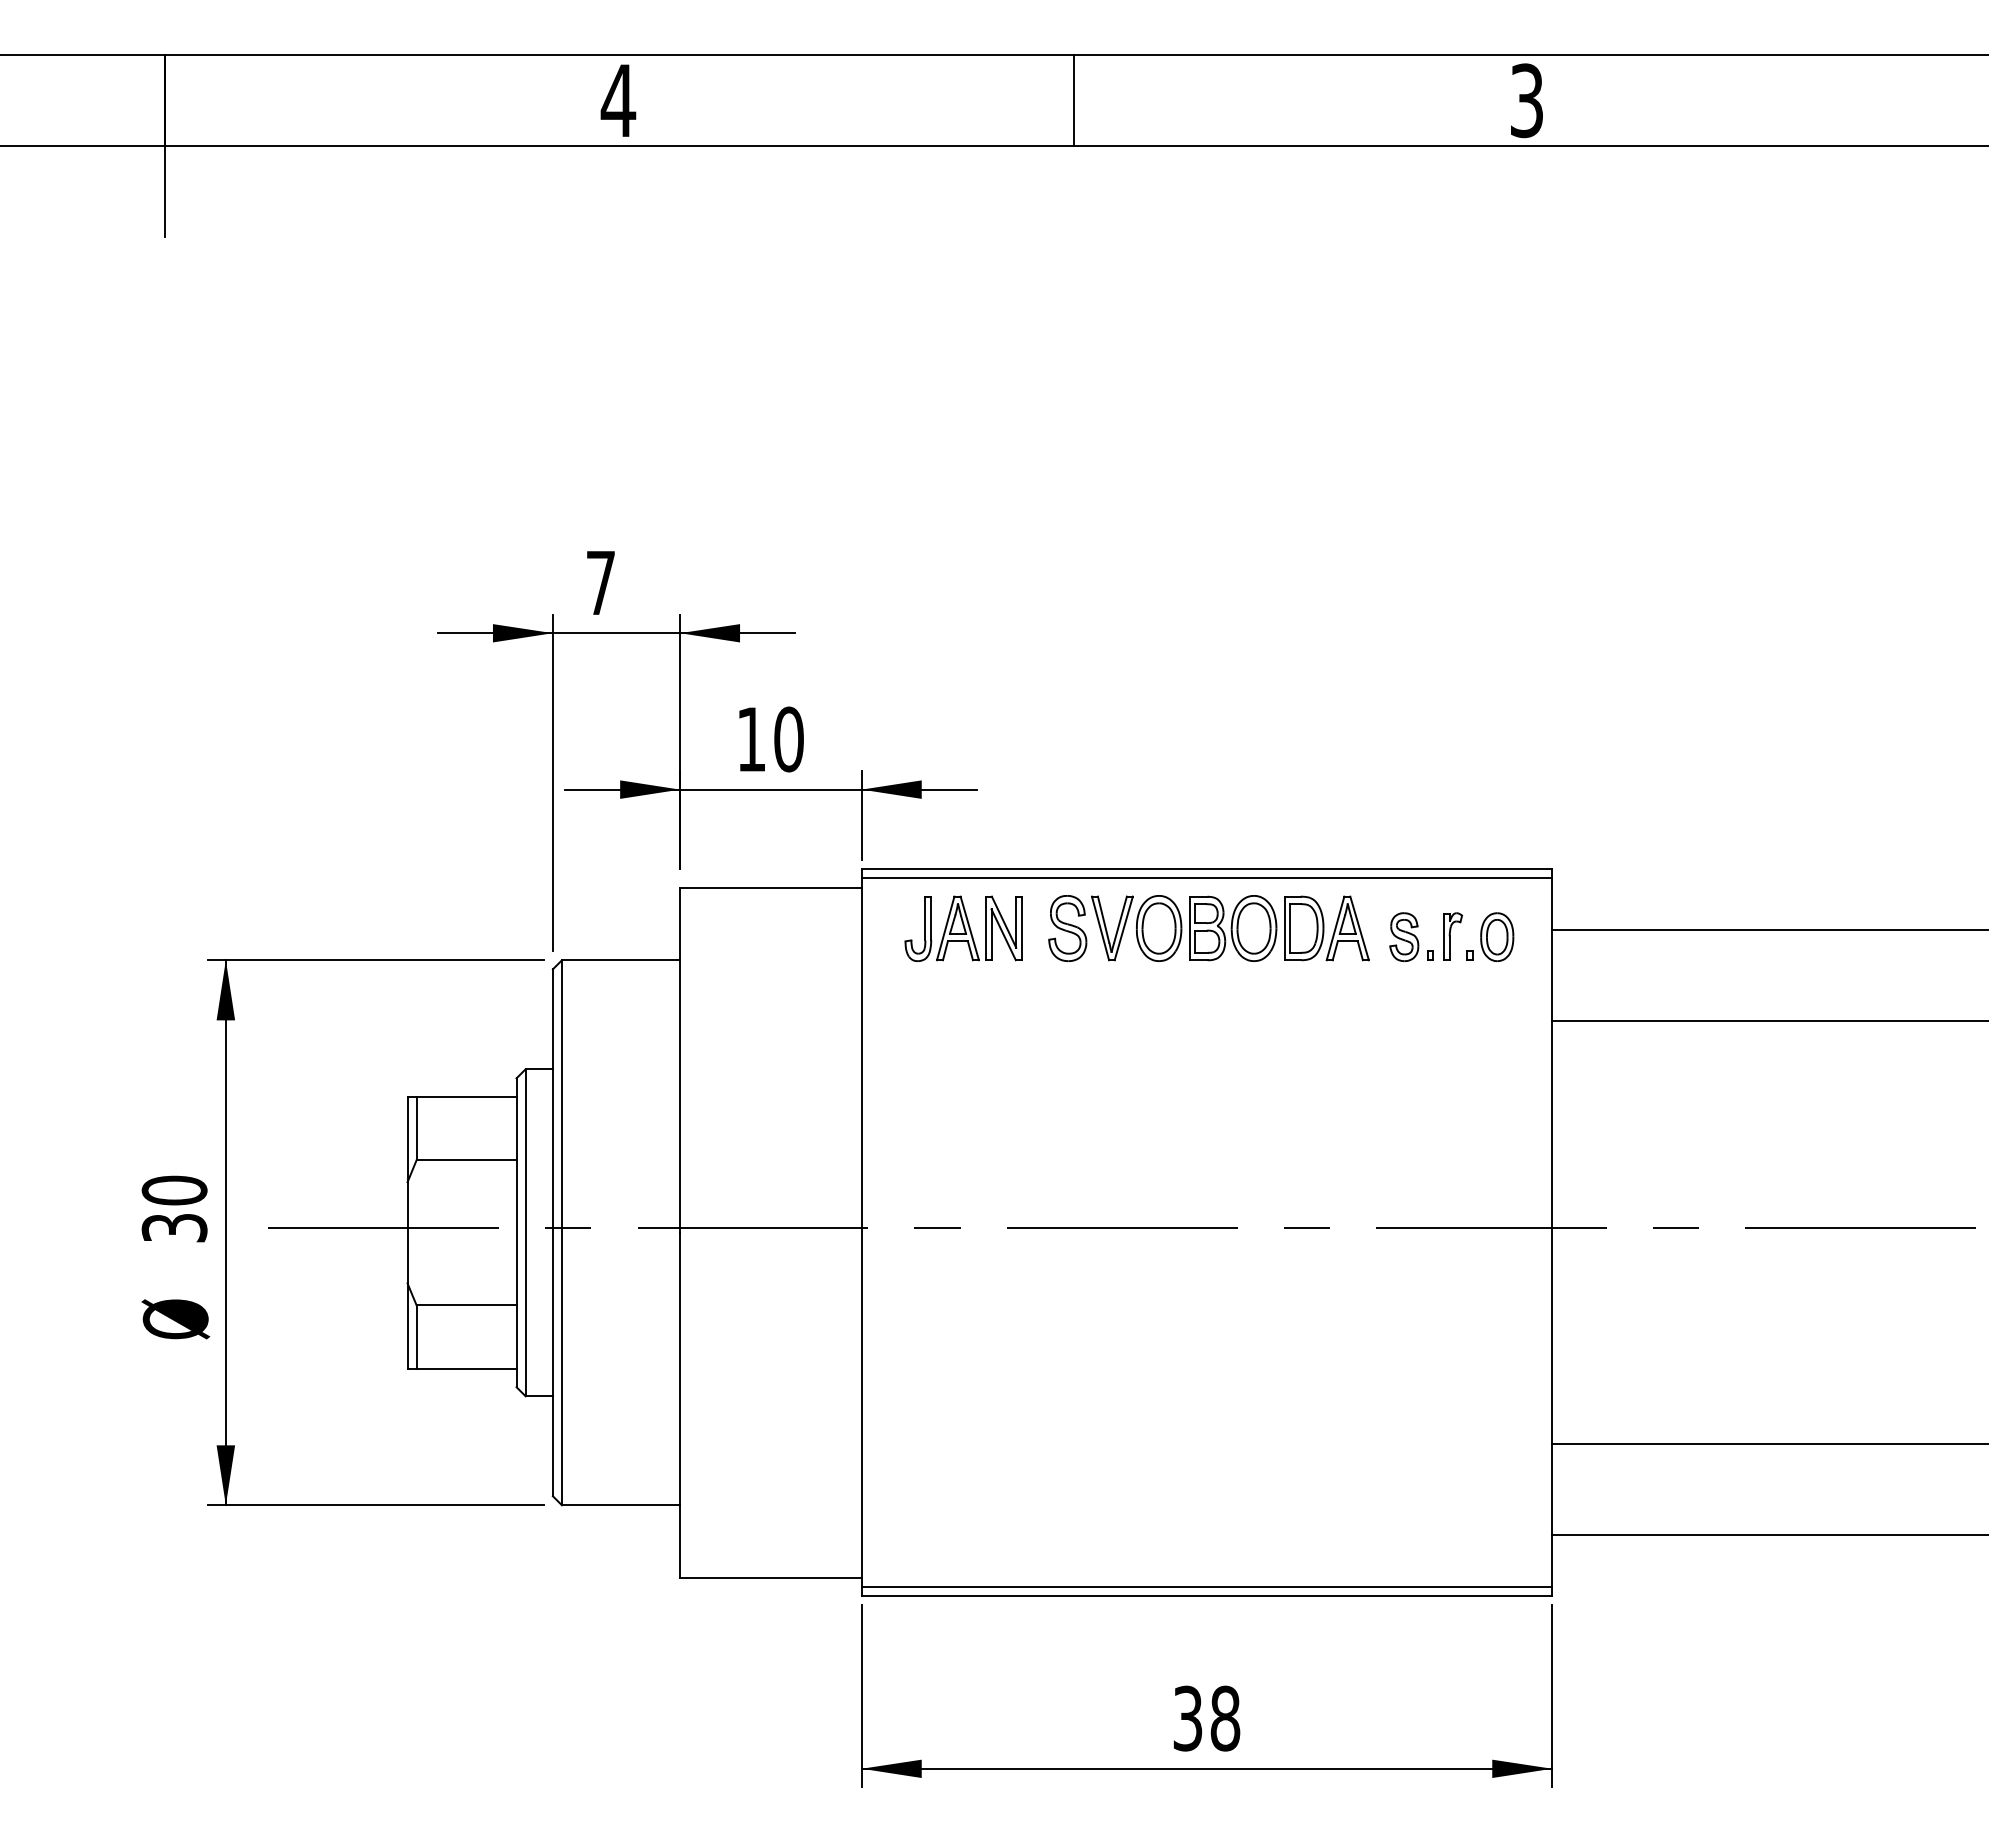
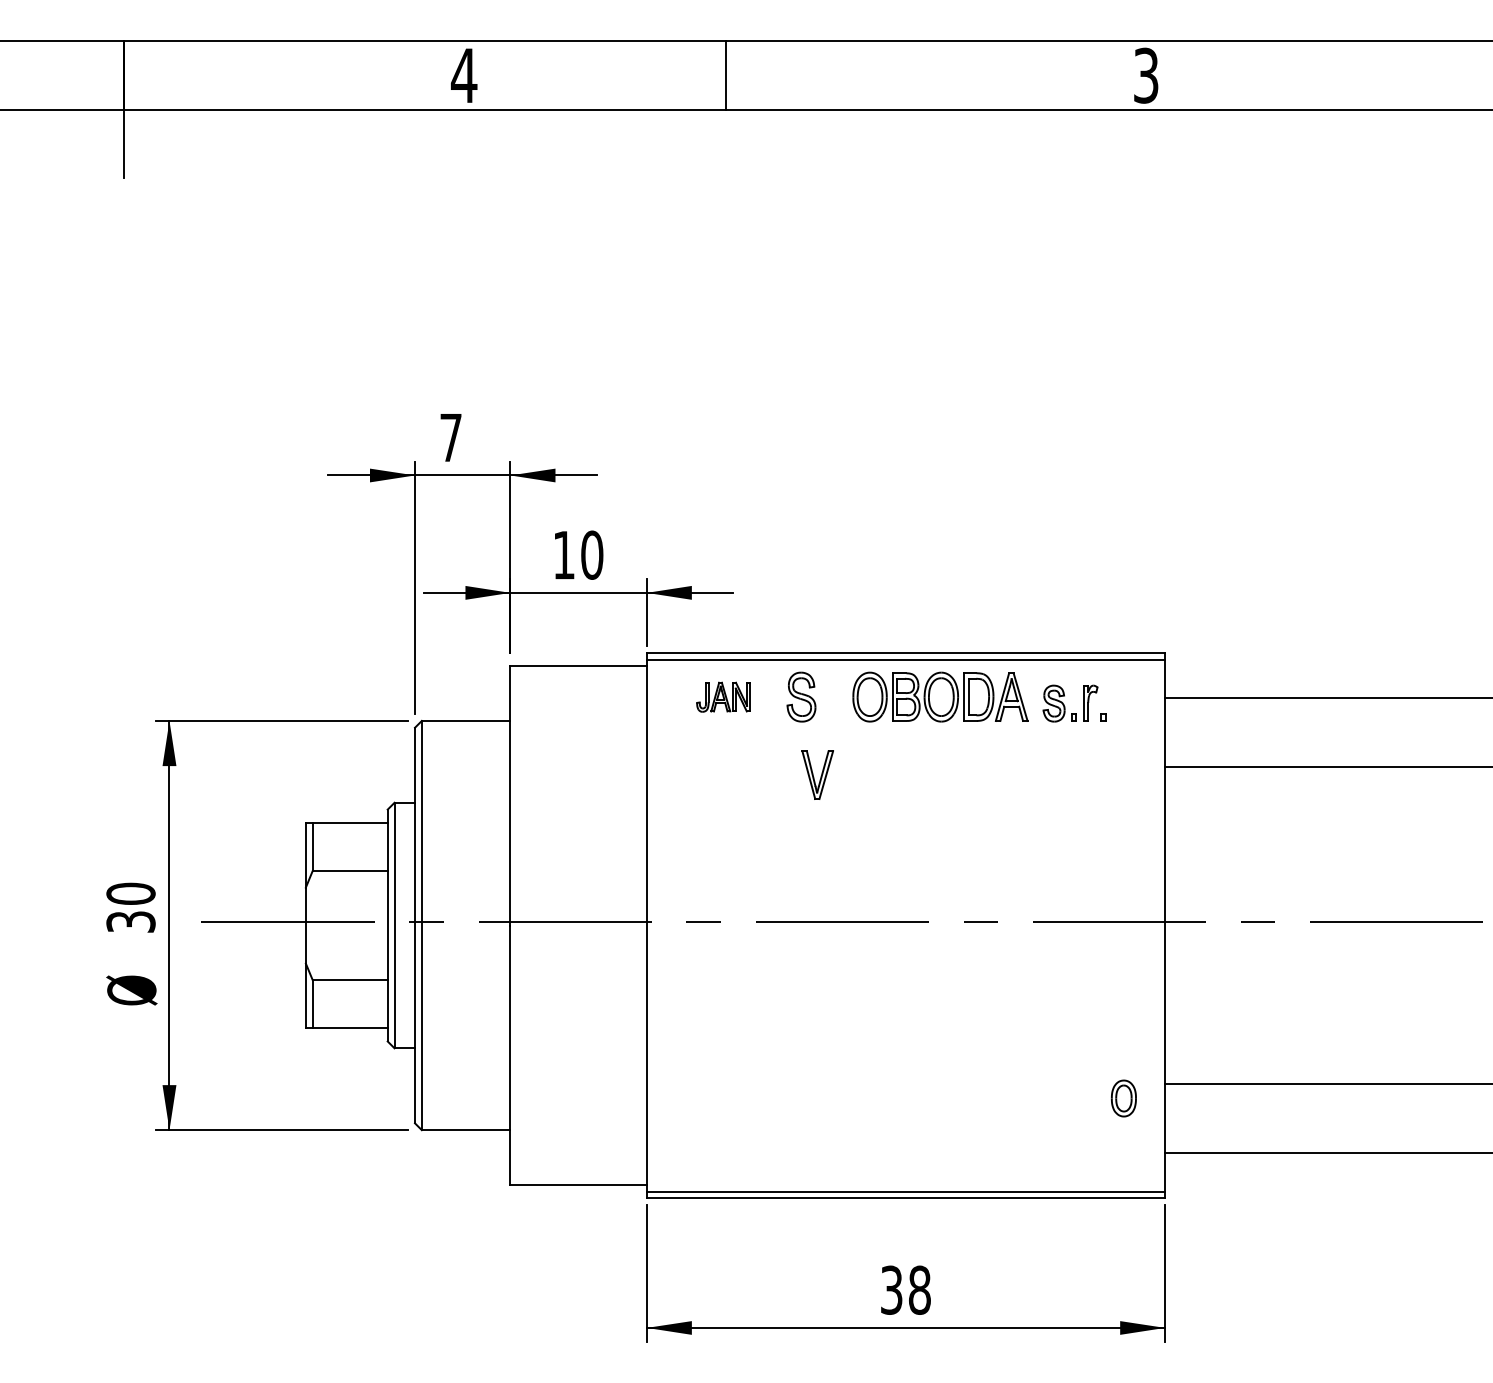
line: (1073, 100) -> (726, 75), moved
part: (963, 928) -> (723, 697), size x0.6
part: (1112, 928) -> (817, 775), moved
part: (1497, 936) -> (1124, 1098), moved

